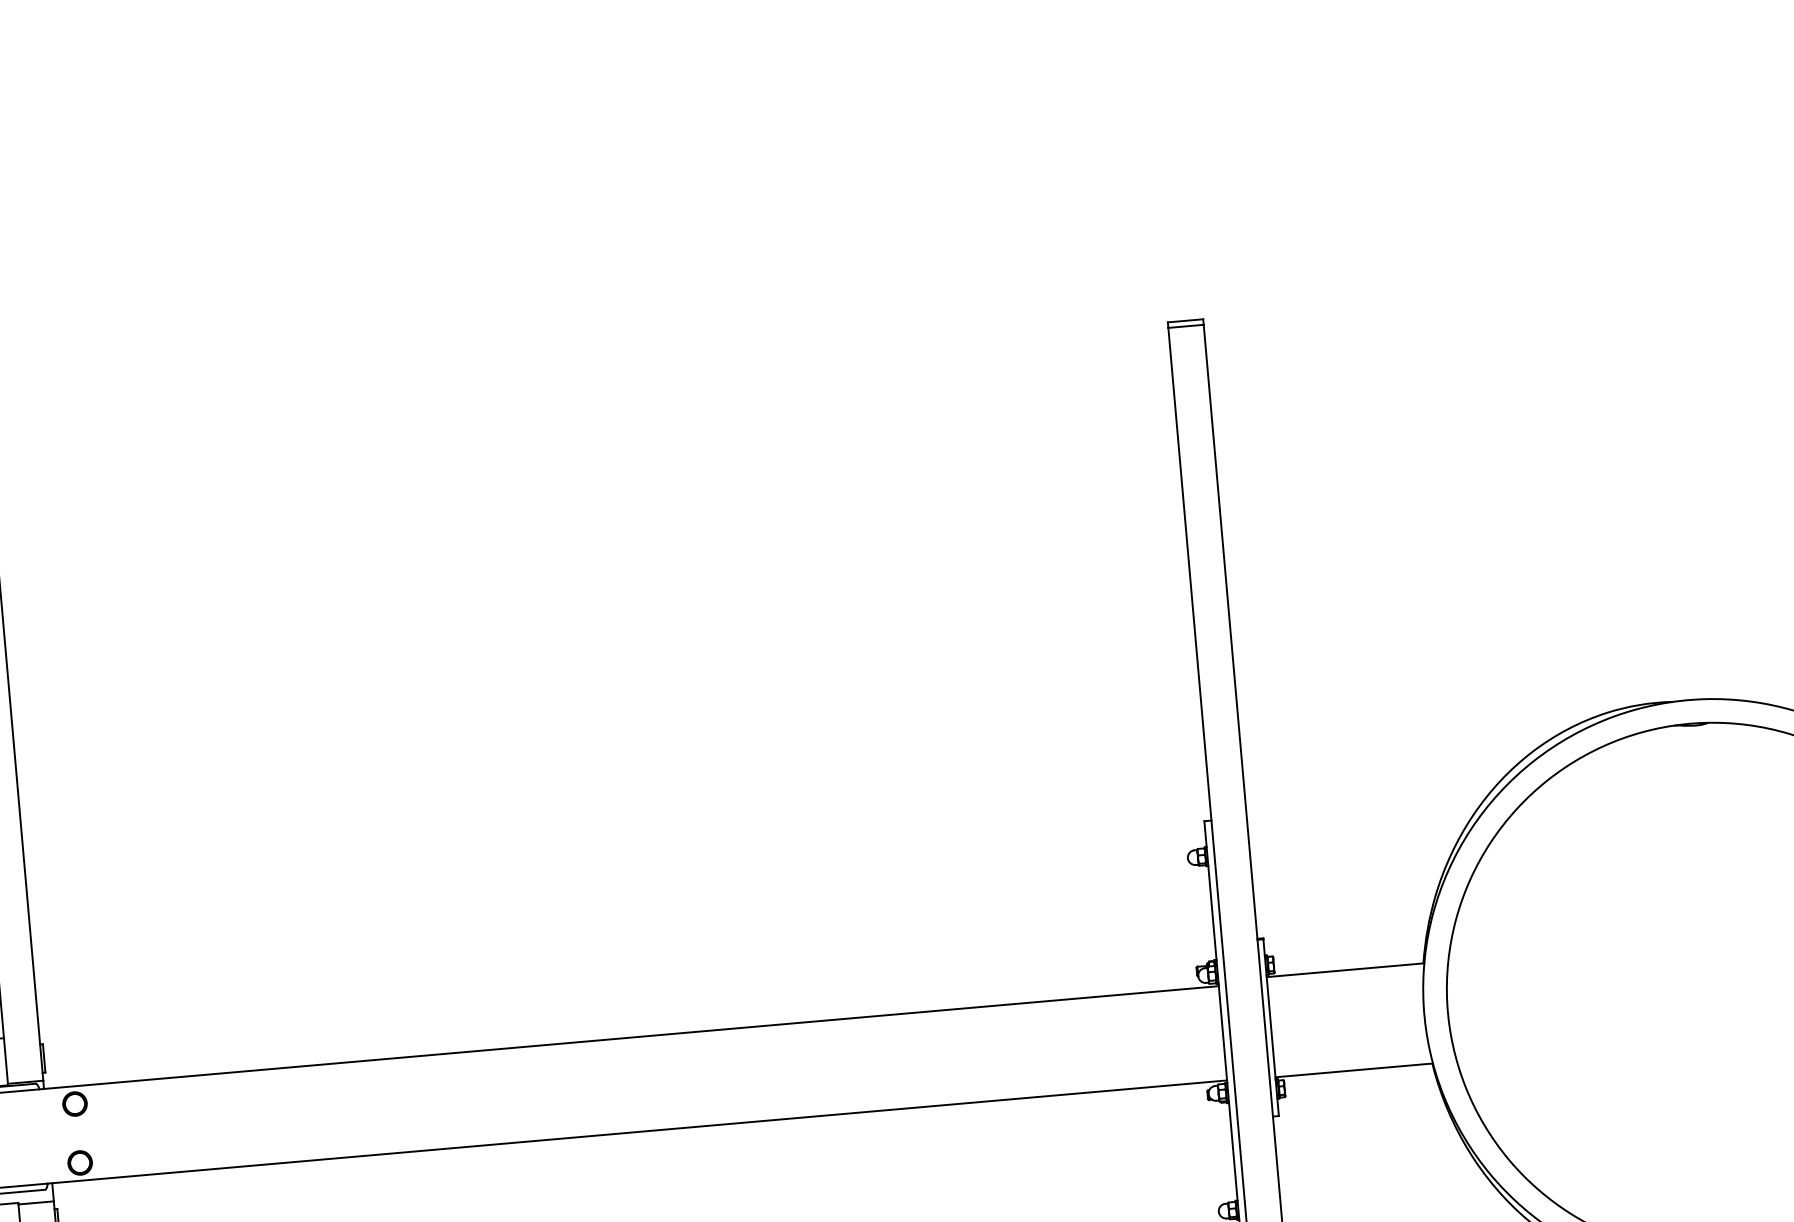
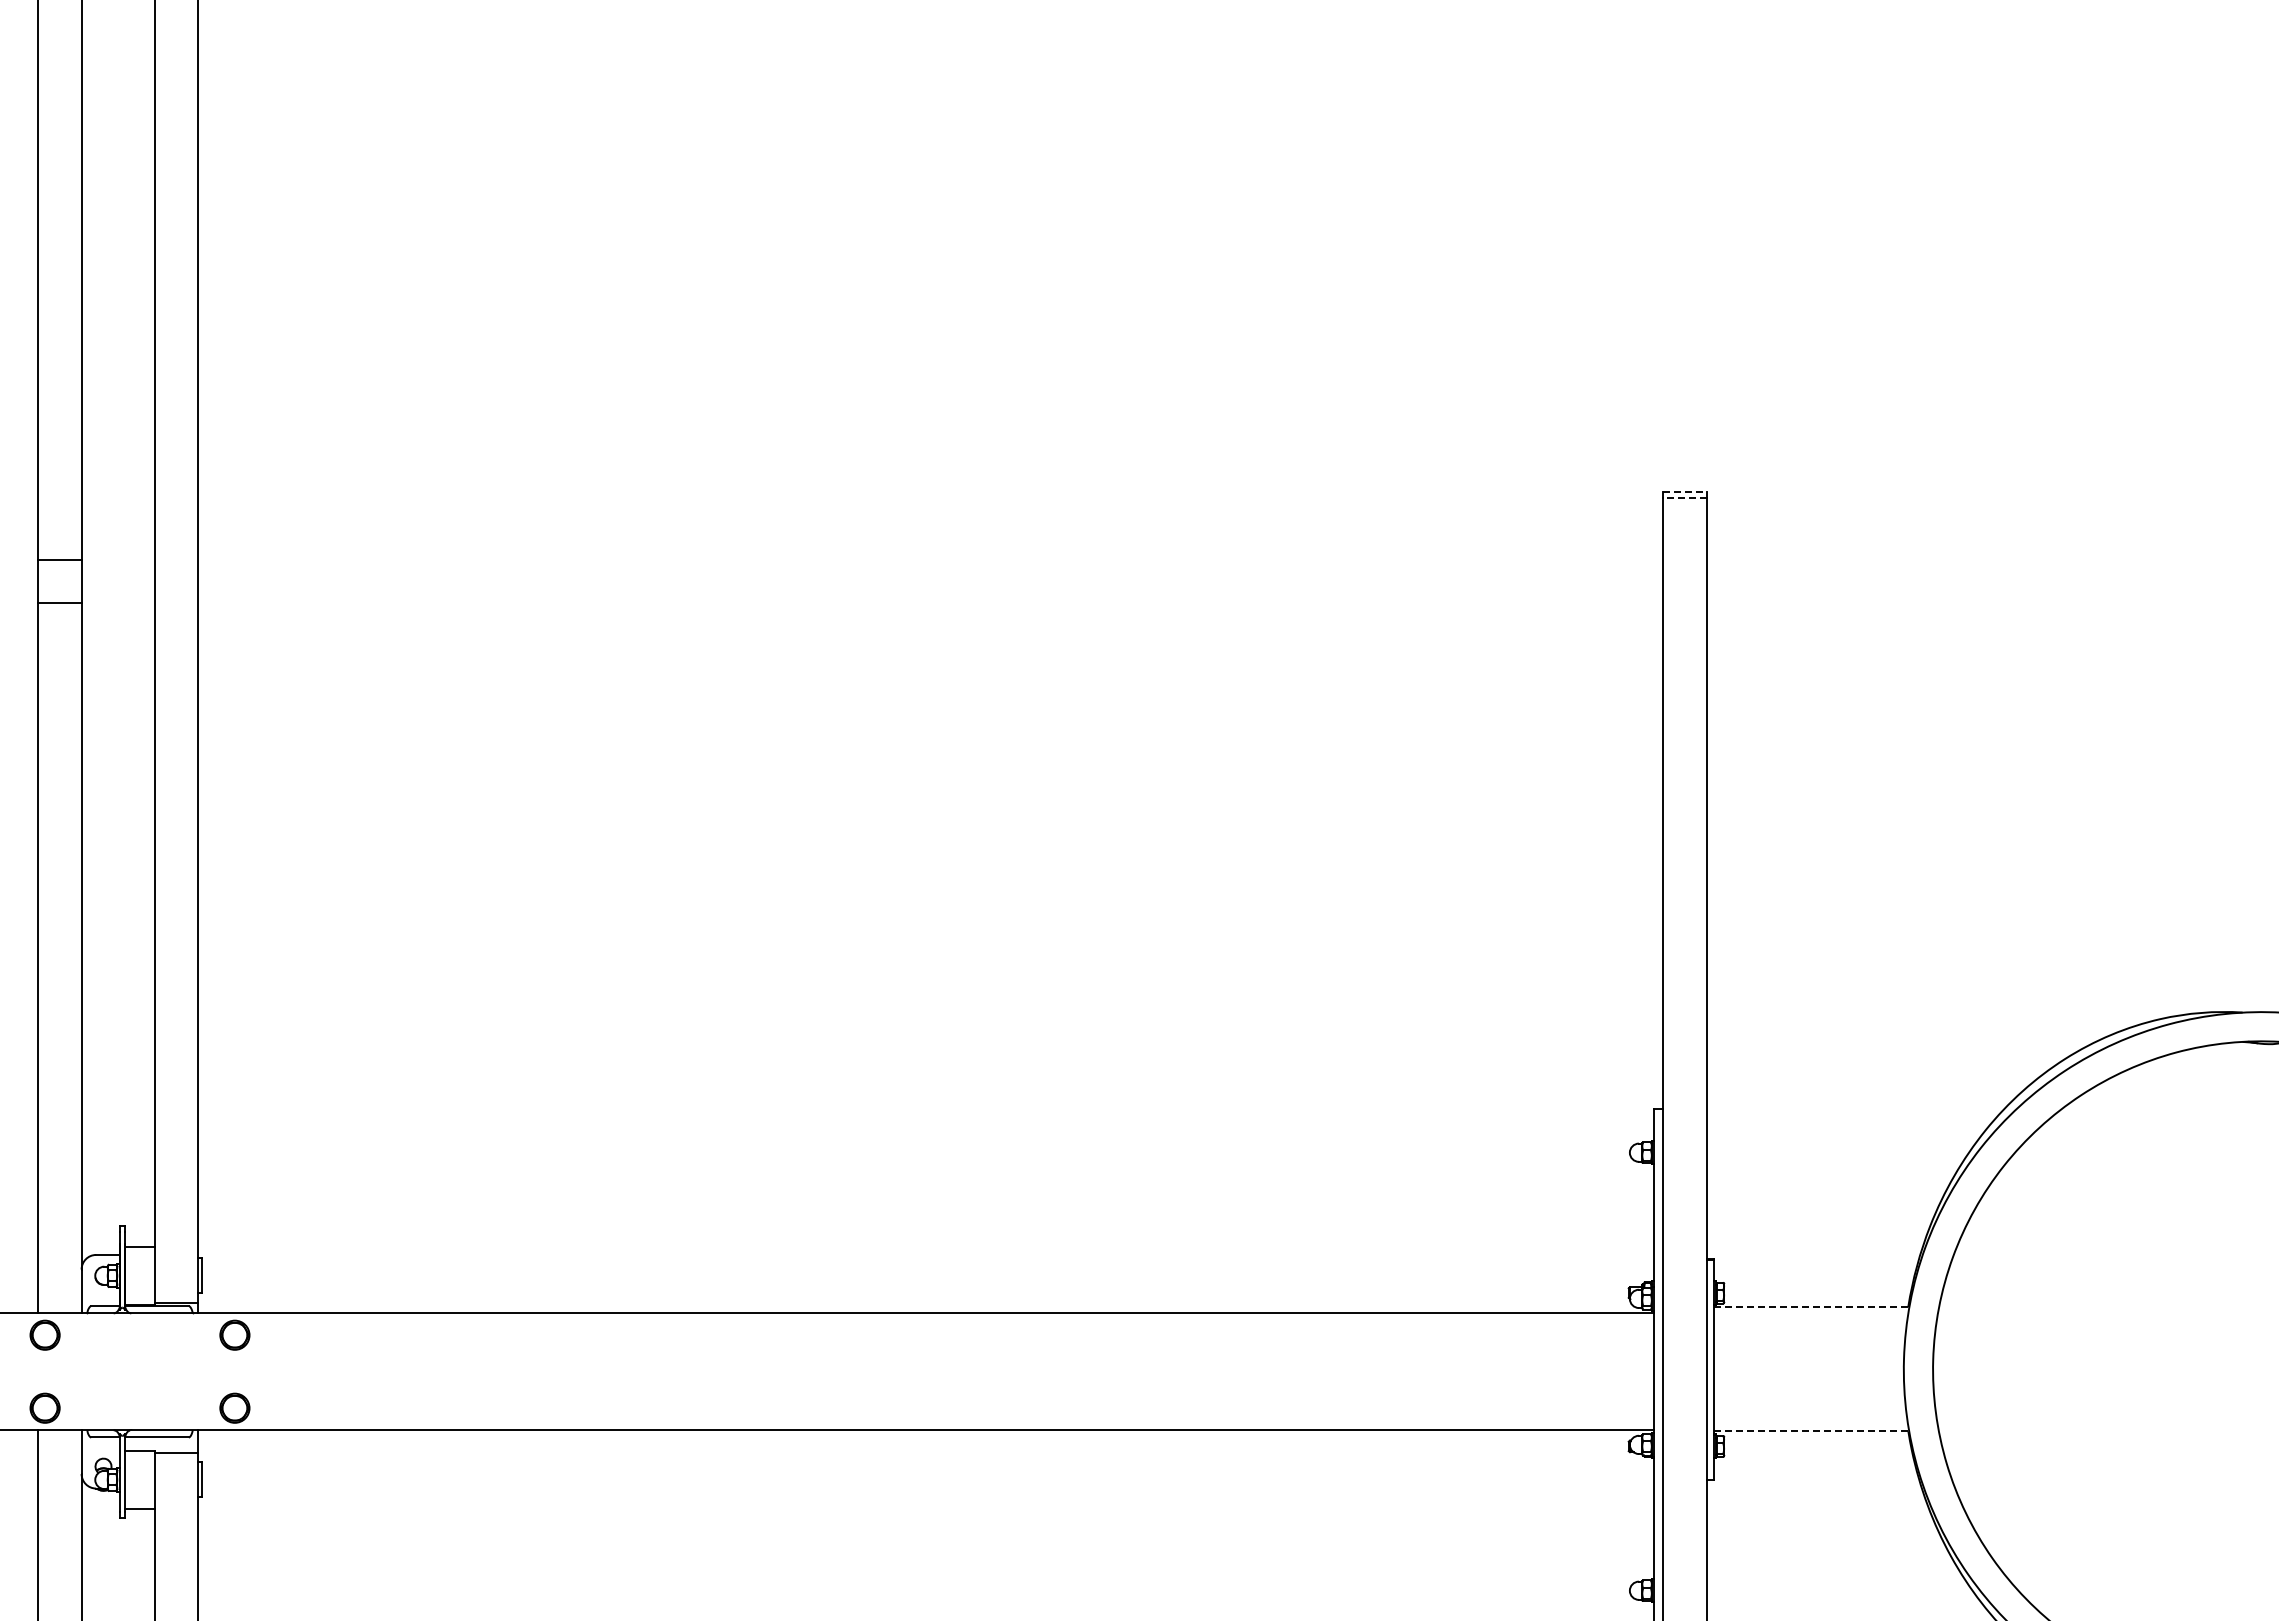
line: (1185, 320) -> (1684, 491), solid -> dashed
line: (1185, 326) -> (1684, 498), solid -> dashed
line: (1345, 970) -> (1811, 1307), solid -> dashed
line: (1354, 1070) -> (1811, 1431), solid -> dashed

